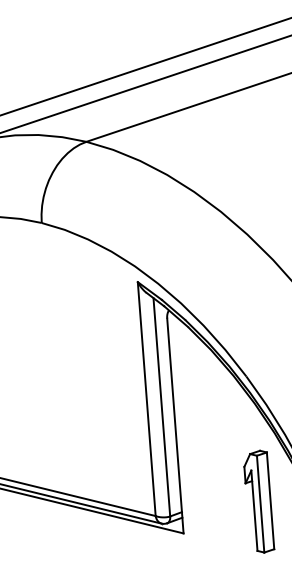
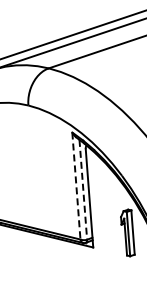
line: (146, 400) -> (76, 186), solid -> dashed
line: (162, 408) -> (83, 190), solid -> dashed

